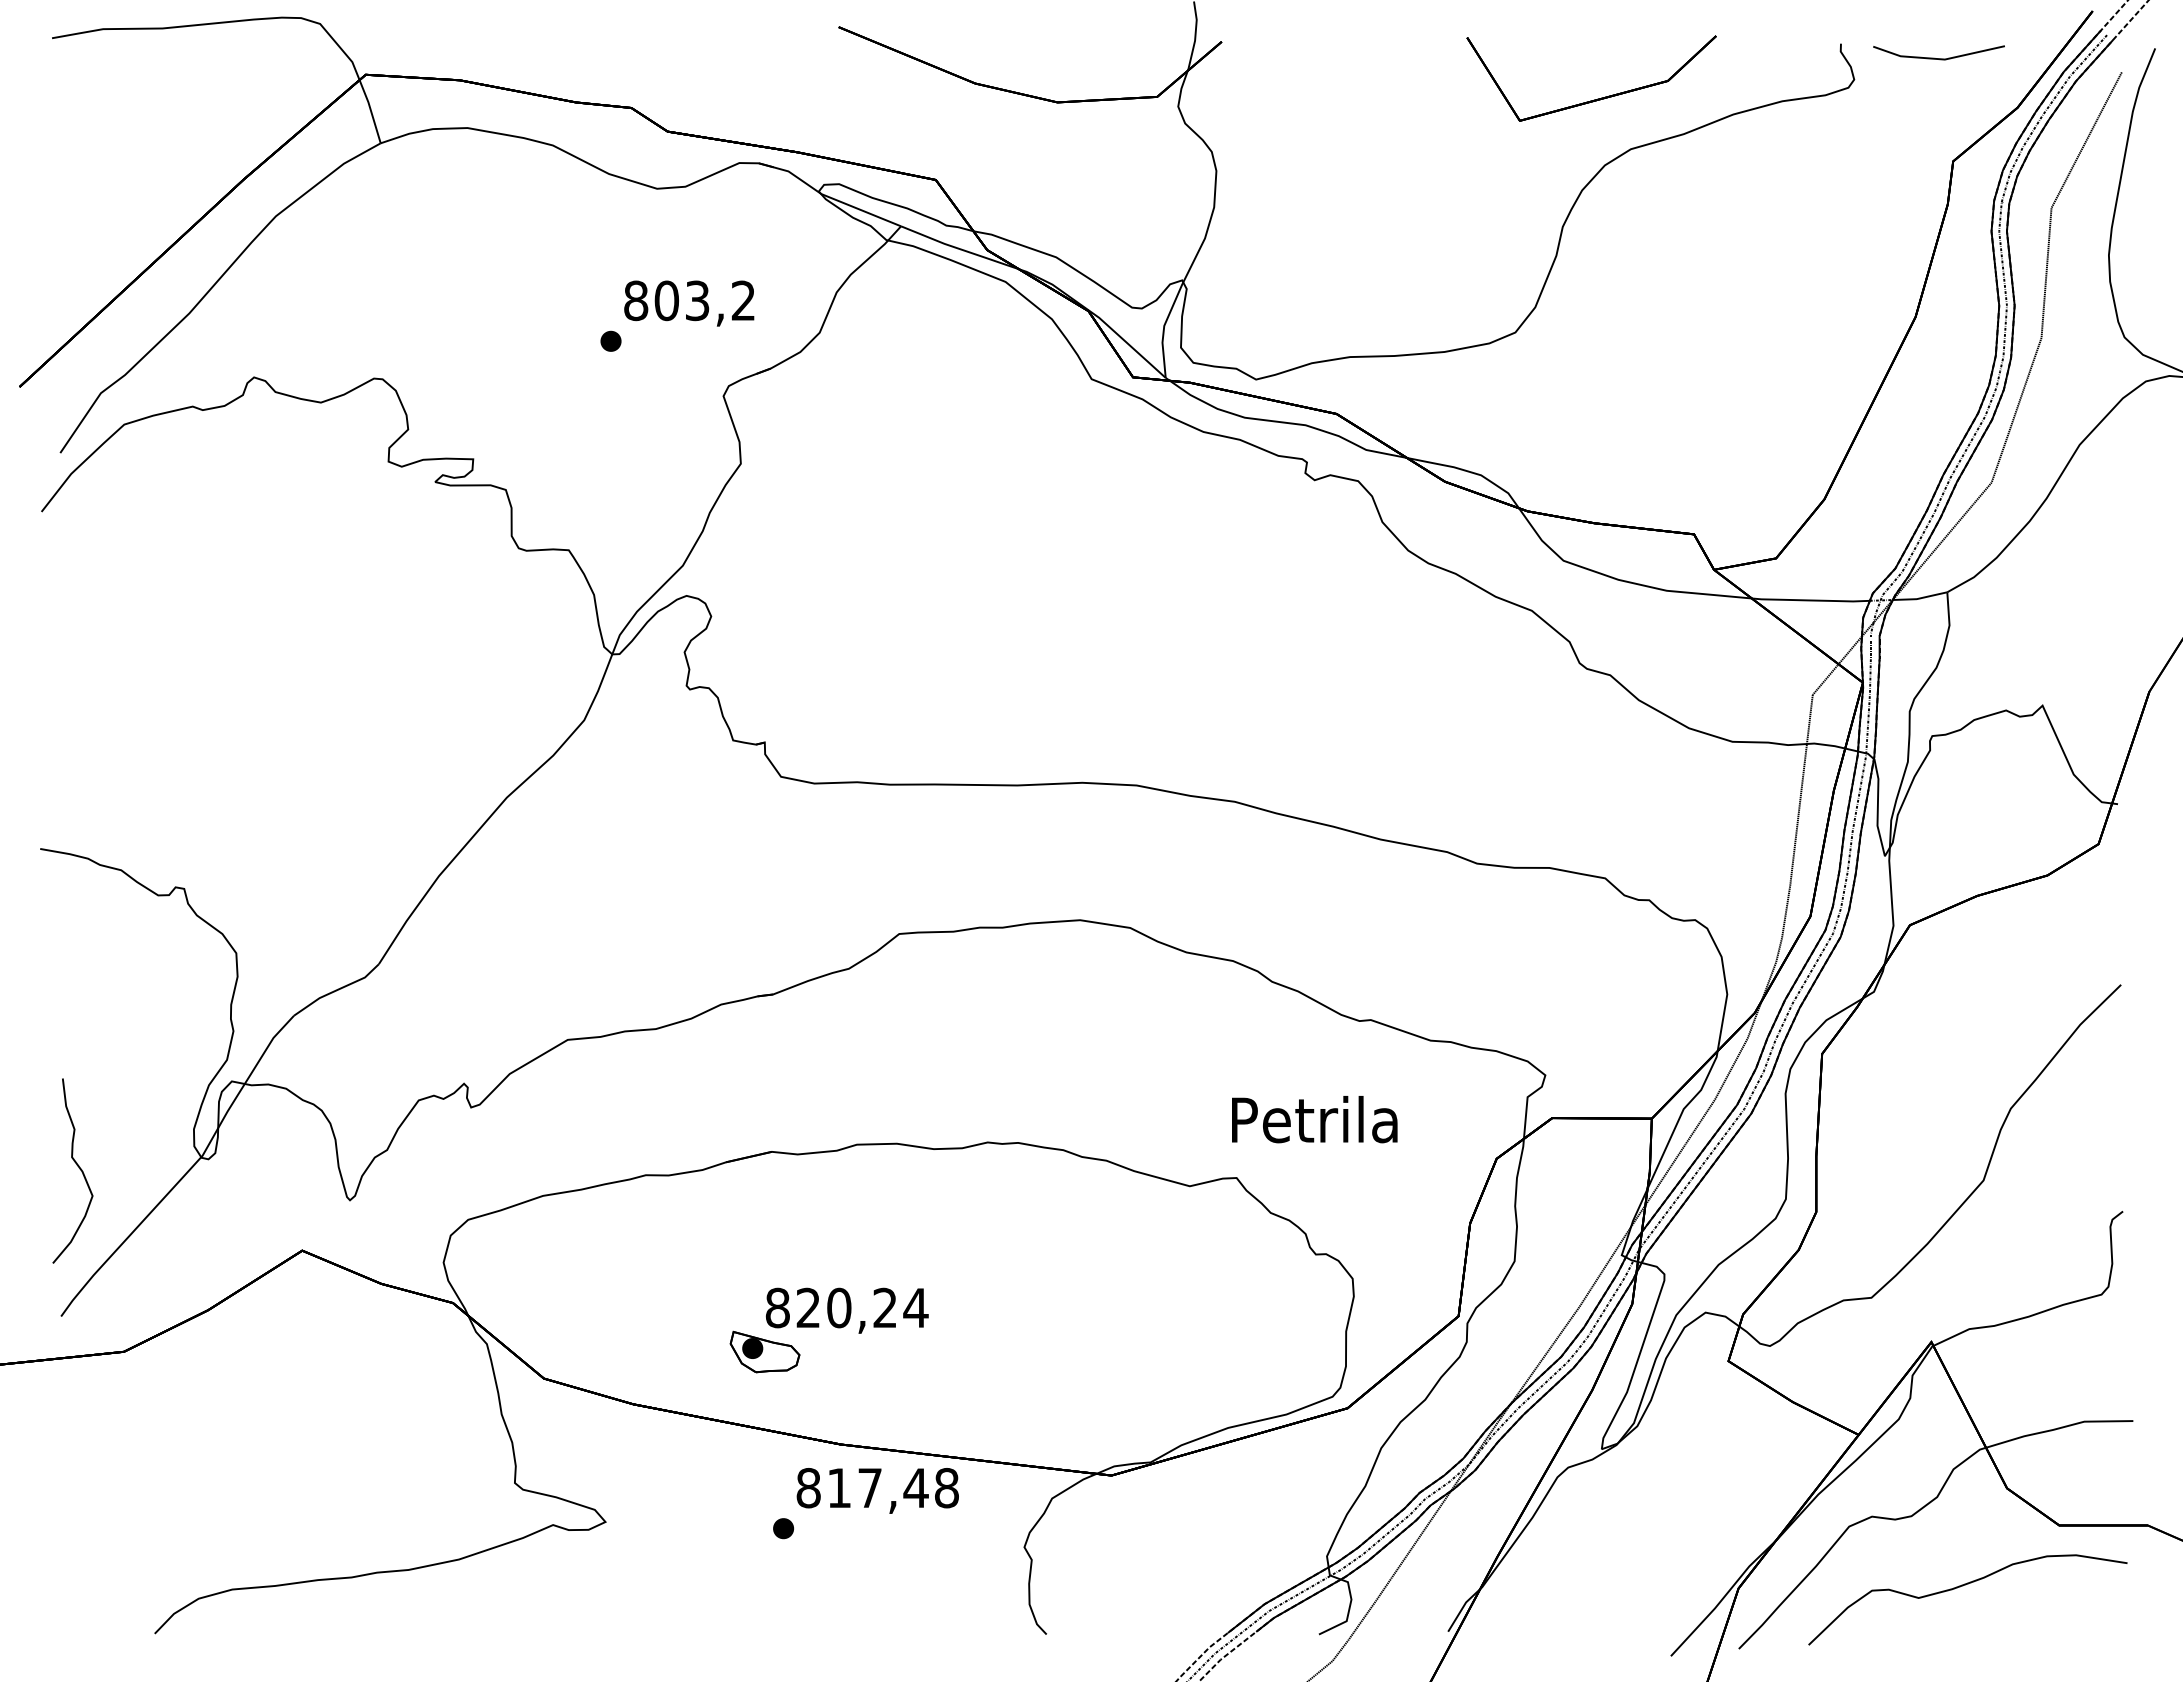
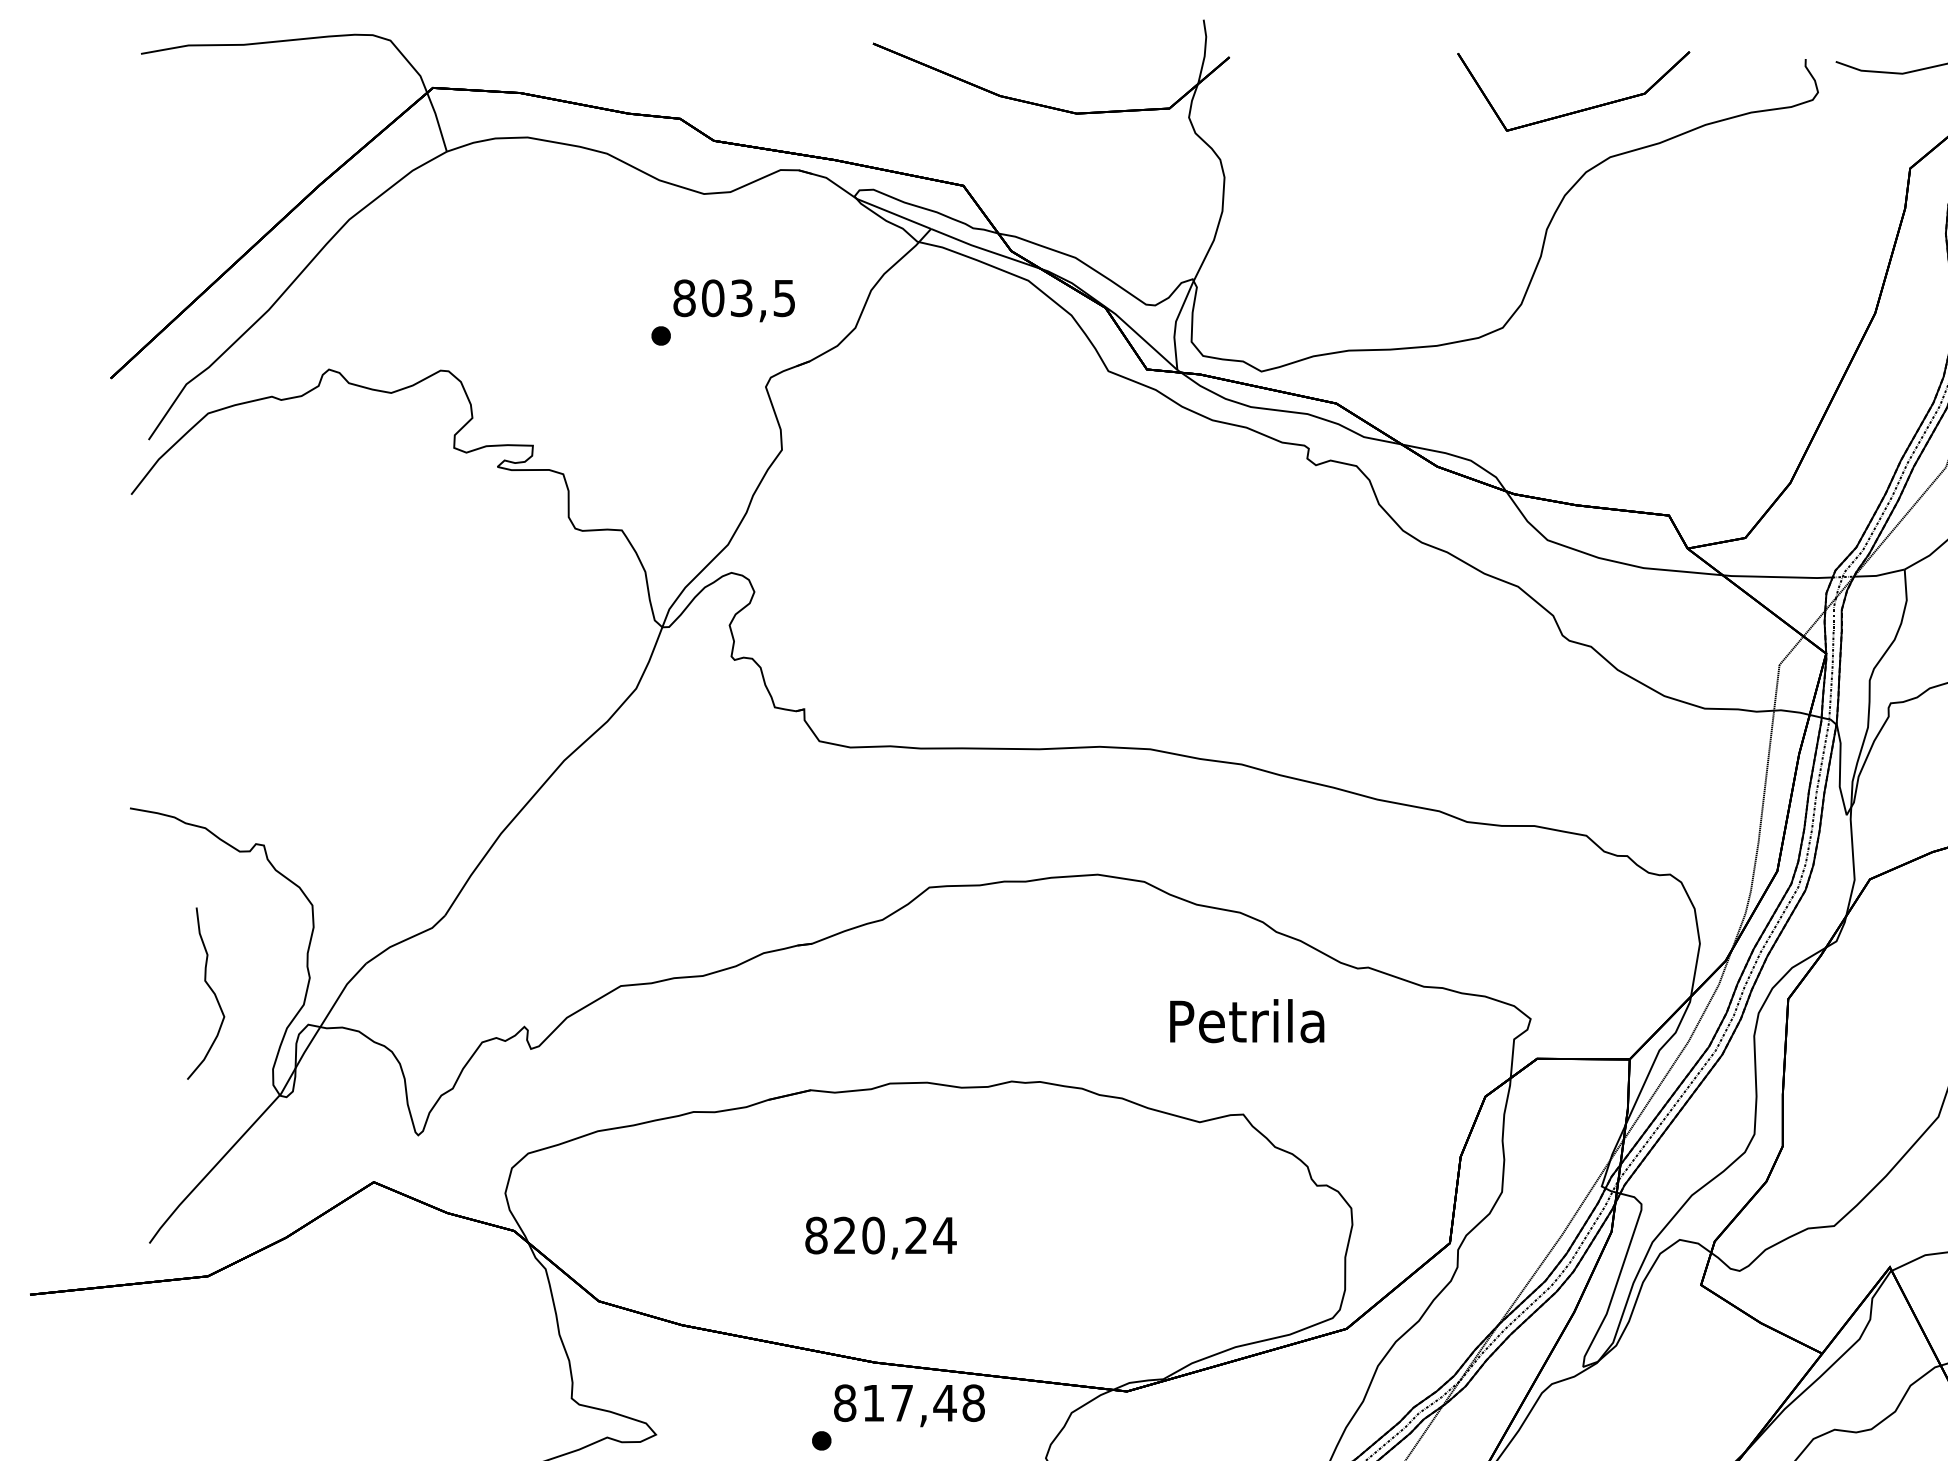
text: (742, 300) -> (783, 297), 803,2 -> 803,5
text: (1314, 1119) -> (1246, 1021), moved
curve: (76, 1165) -> (209, 988), moved
part: (764, 1351) -> (803, 1276), removed

